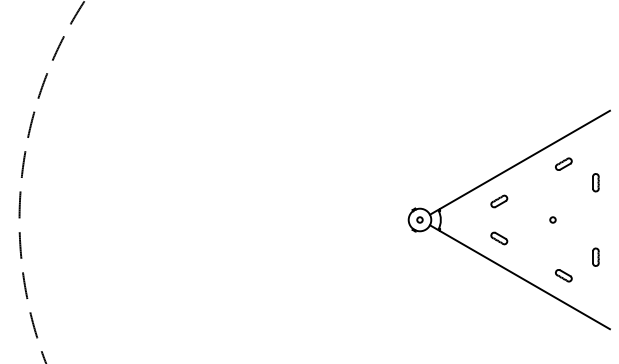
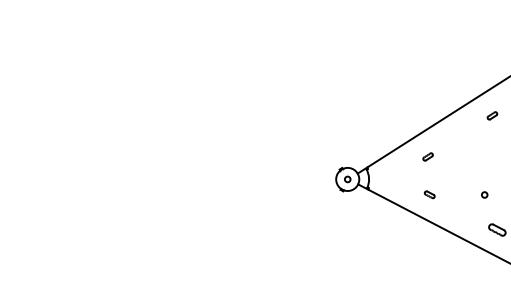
part: (563, 163) -> (492, 115), size x0.6
part: (499, 201) -> (428, 156), size x0.6
circle: (552, 219) -> (484, 194), moved
part: (499, 238) -> (429, 194), size x0.6

